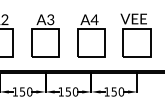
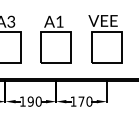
text: (94, 19) -> (59, 21), A4 -> A1
text: (68, 91) -> (30, 101), 150 -> 190
text: (113, 91) -> (80, 101), 150 -> 170

